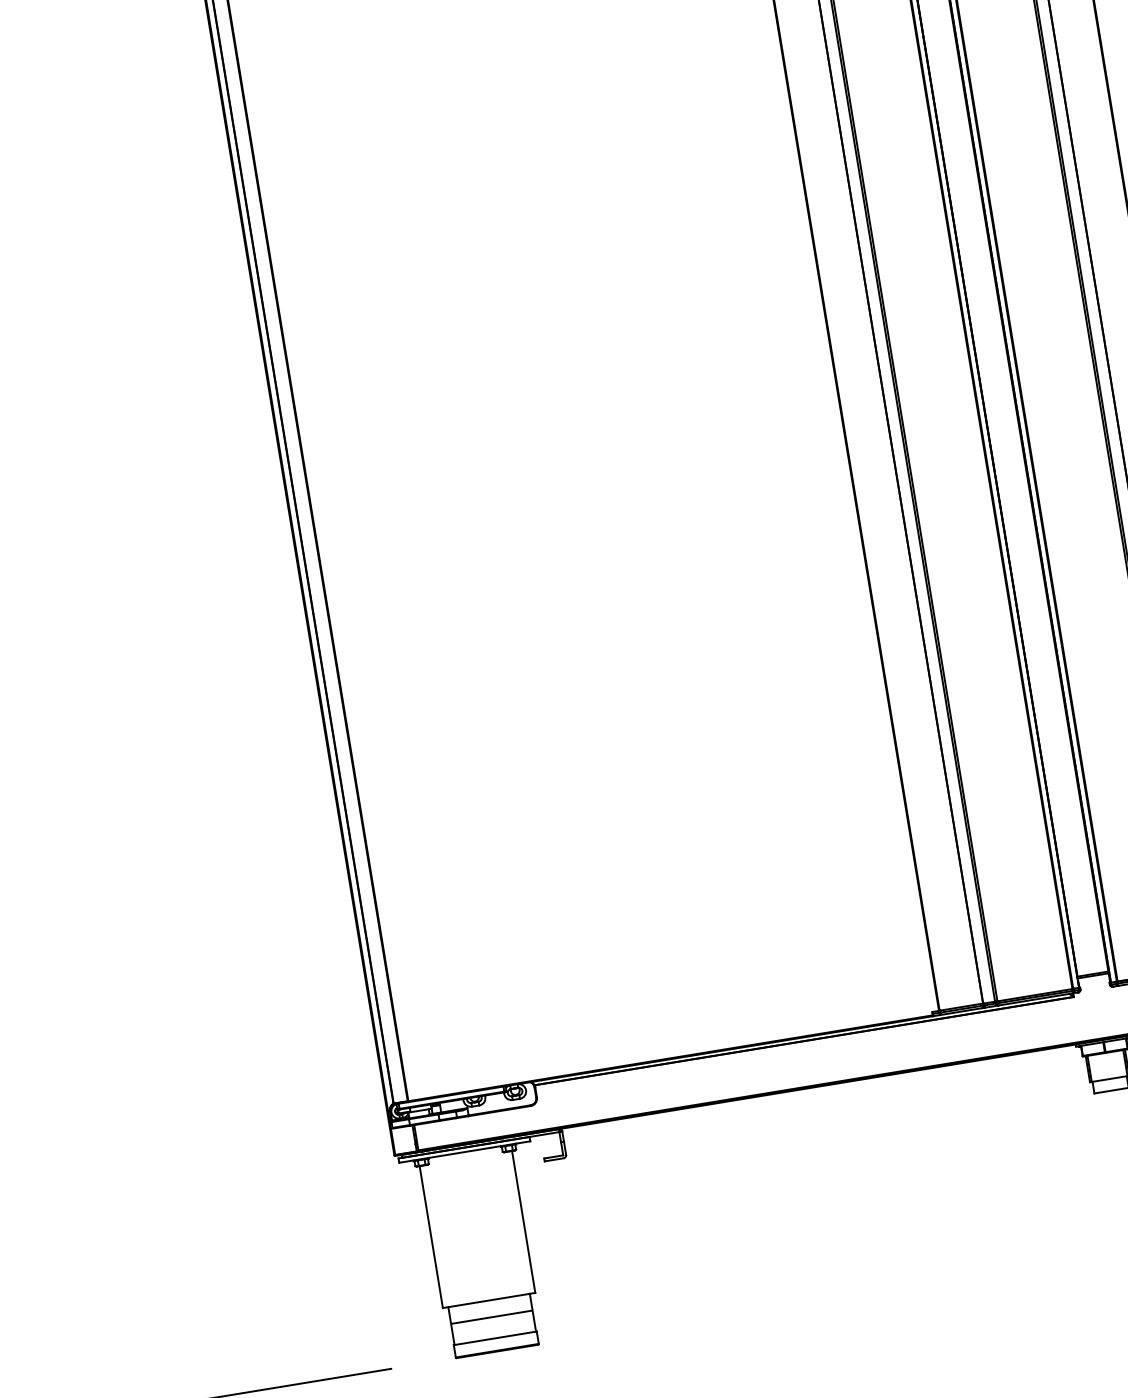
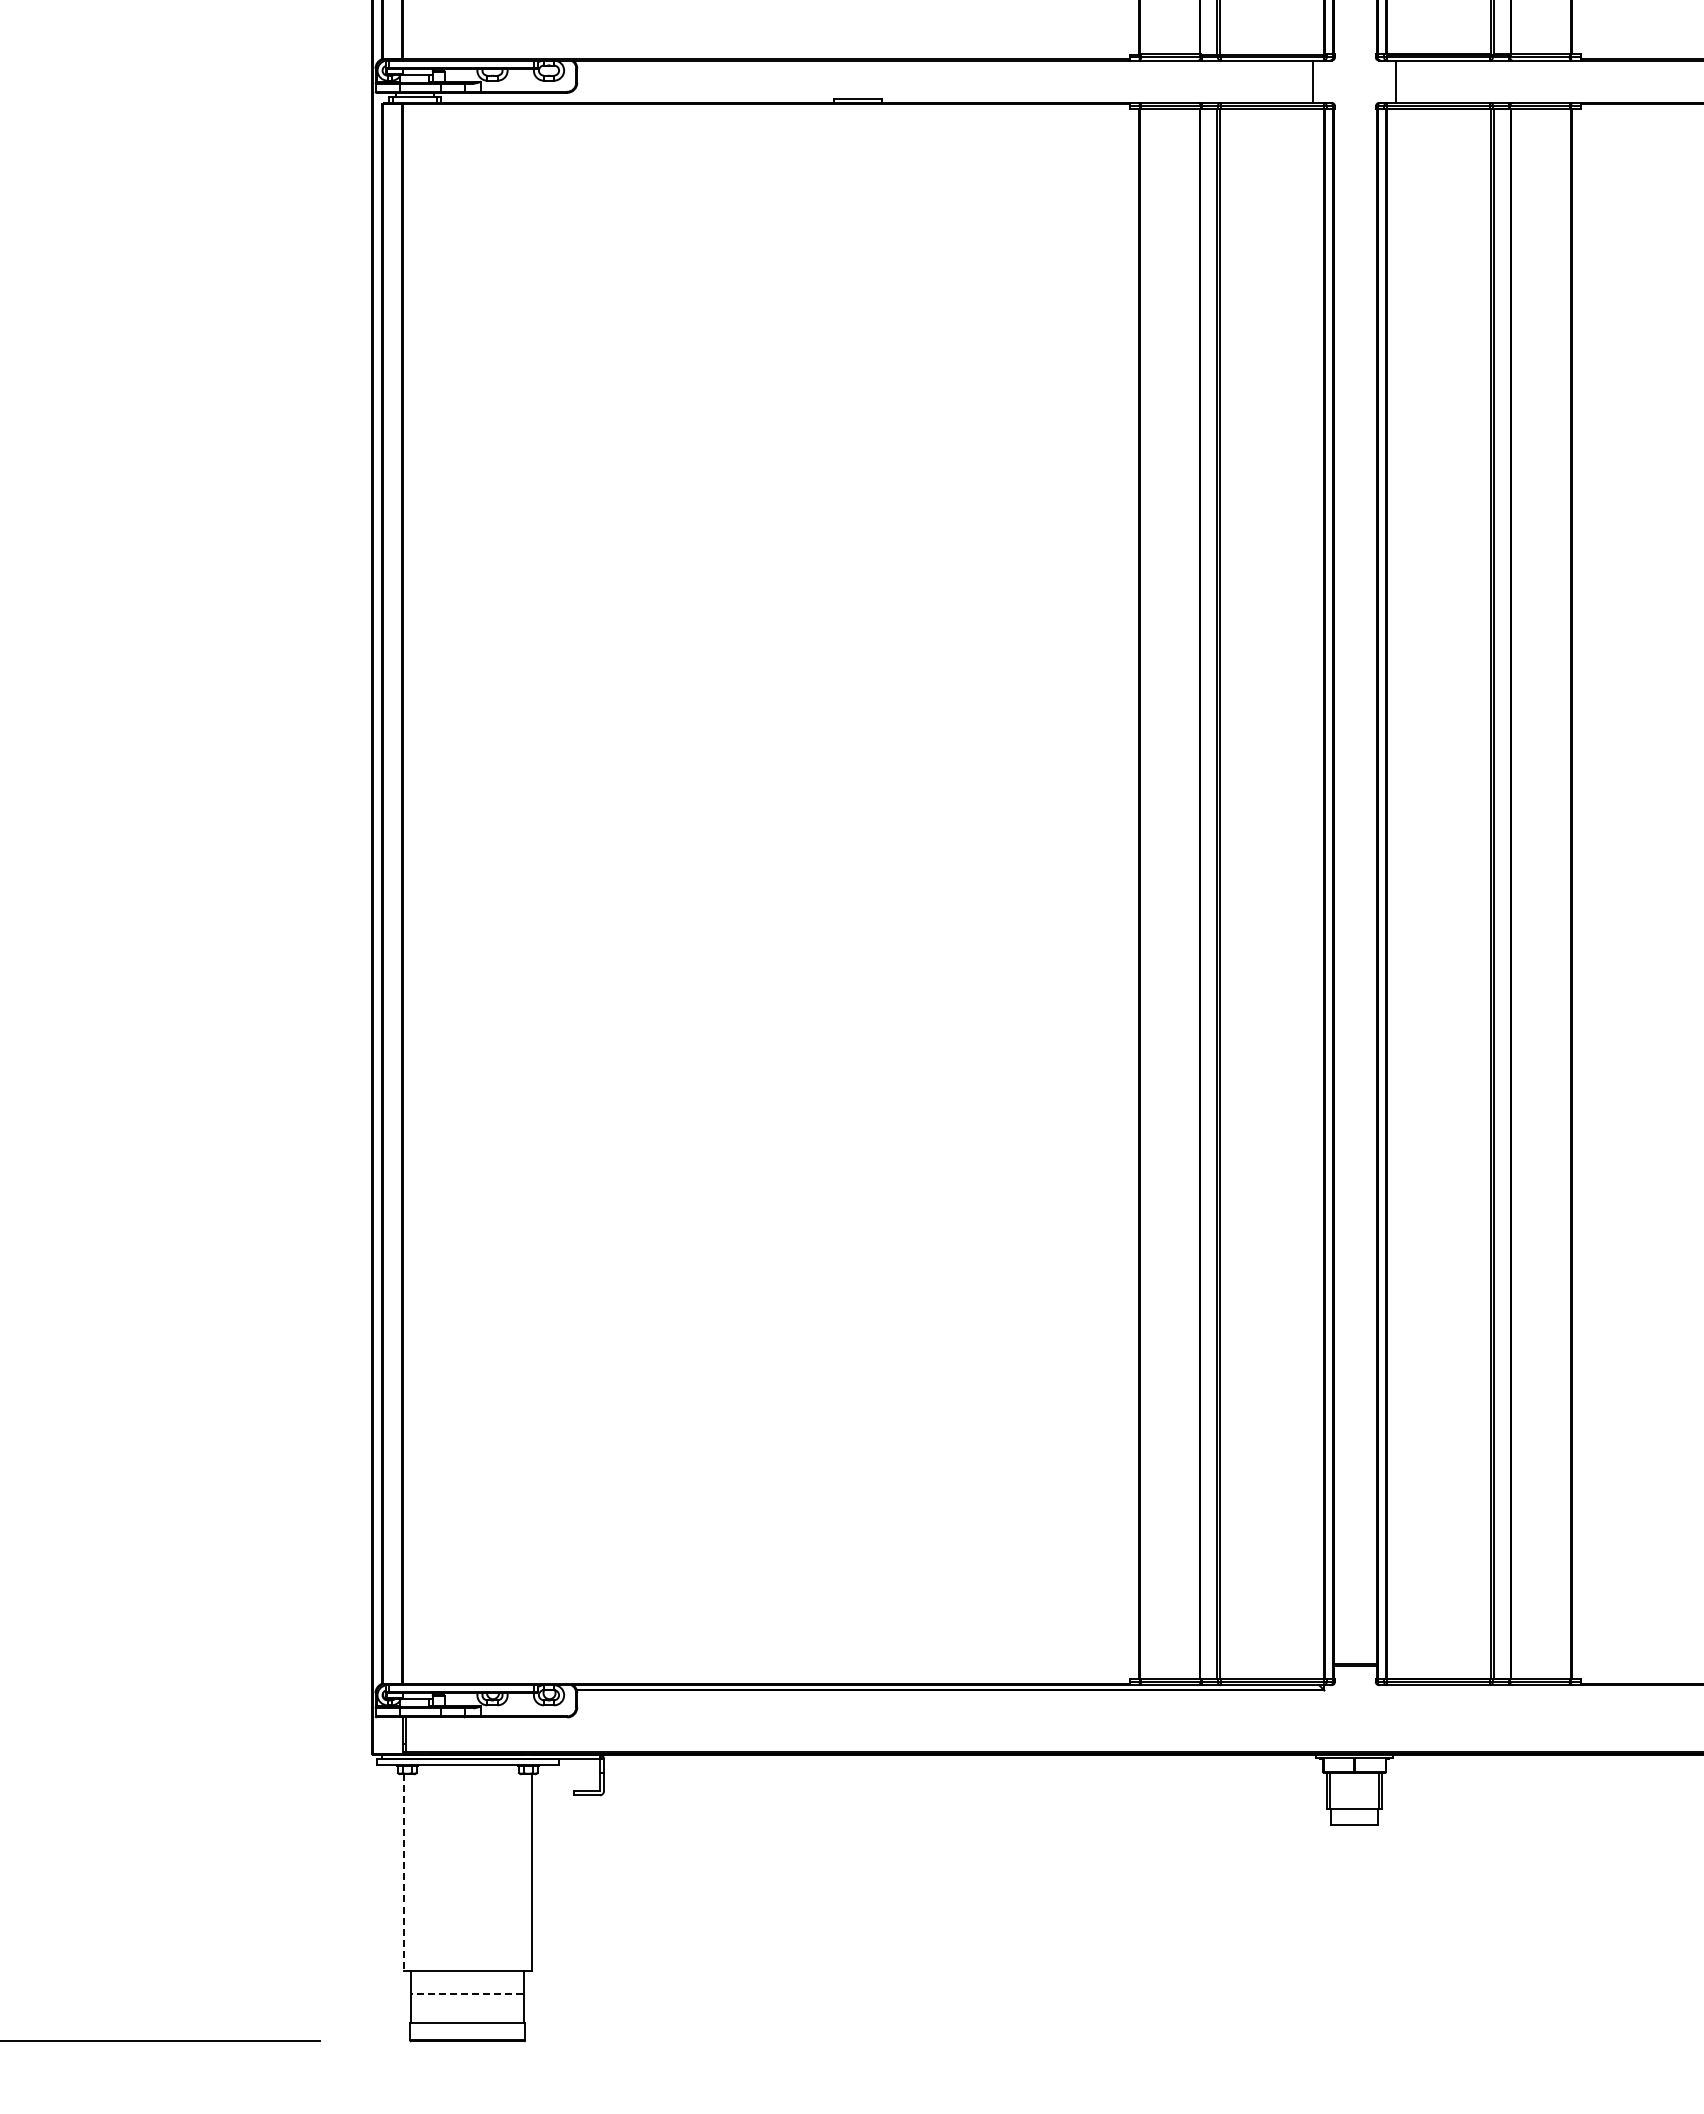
line: (431, 1237) -> (403, 1872), solid -> dashed
line: (491, 1317) -> (467, 1994), solid -> dashed

